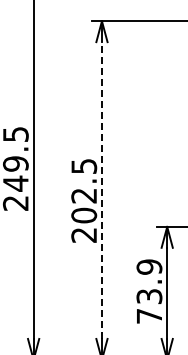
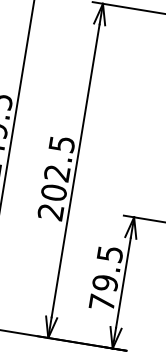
line: (101, 190) -> (75, 170), dashed -> solid
text: (149, 281) -> (107, 268), 73.9 -> 79.5

